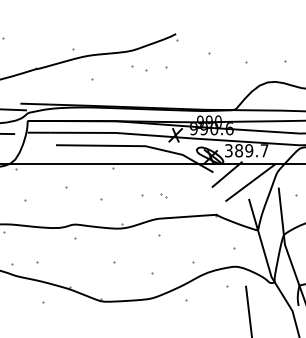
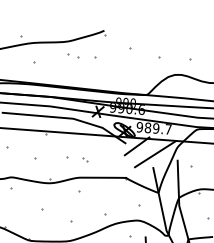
text: (228, 150) -> (139, 127), 389.7 -> 989.7

